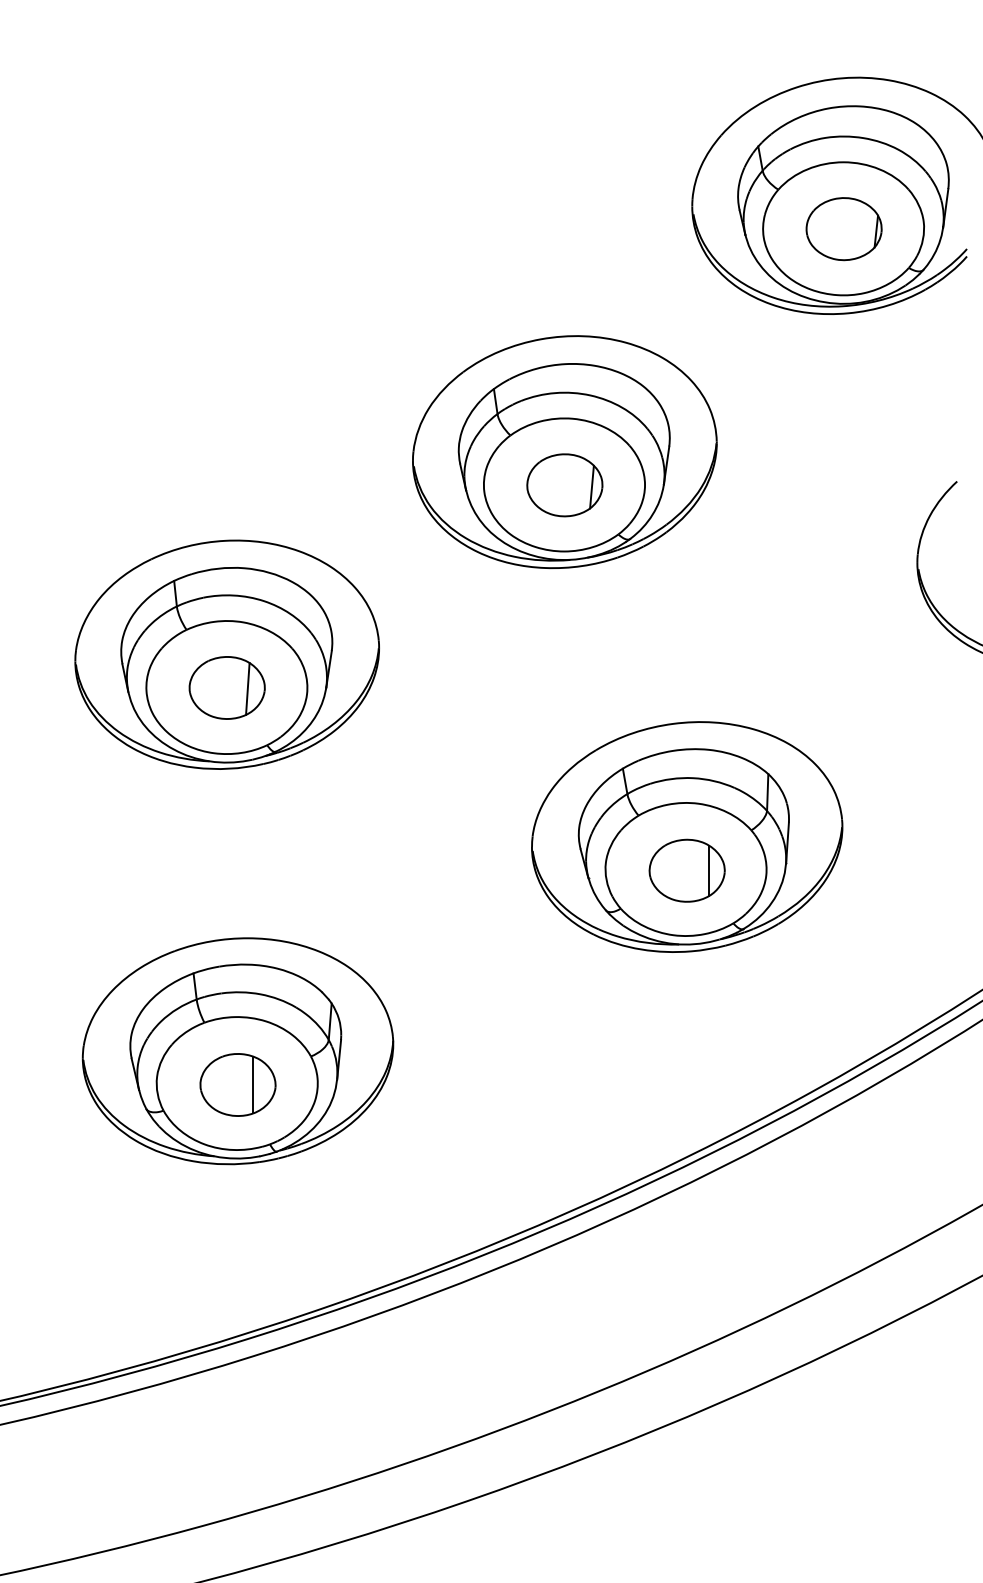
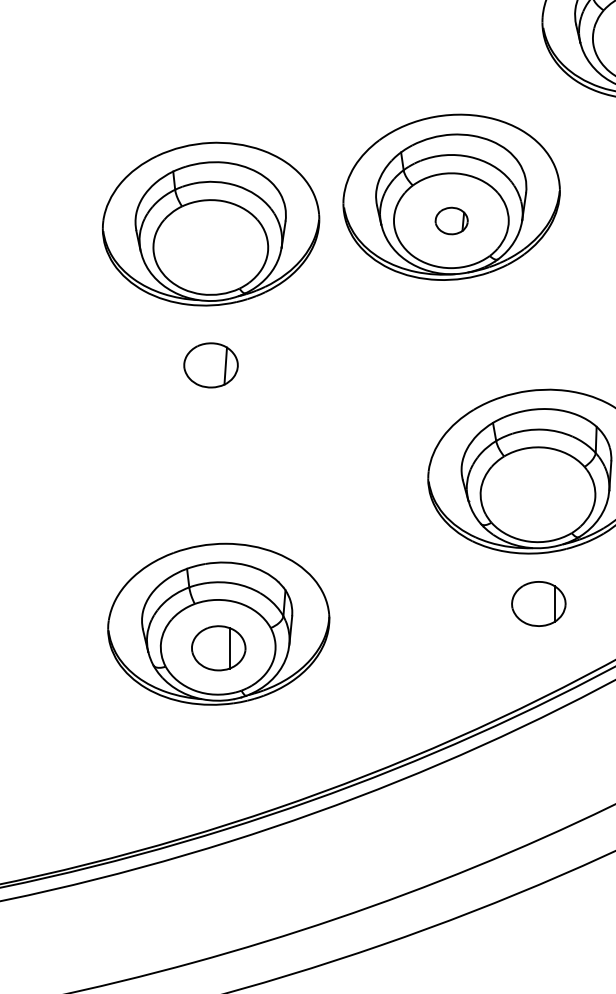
part: (564, 485) -> (451, 221), size x0.6
part: (226, 654) -> (210, 223), moved
part: (686, 870) -> (538, 603), moved

